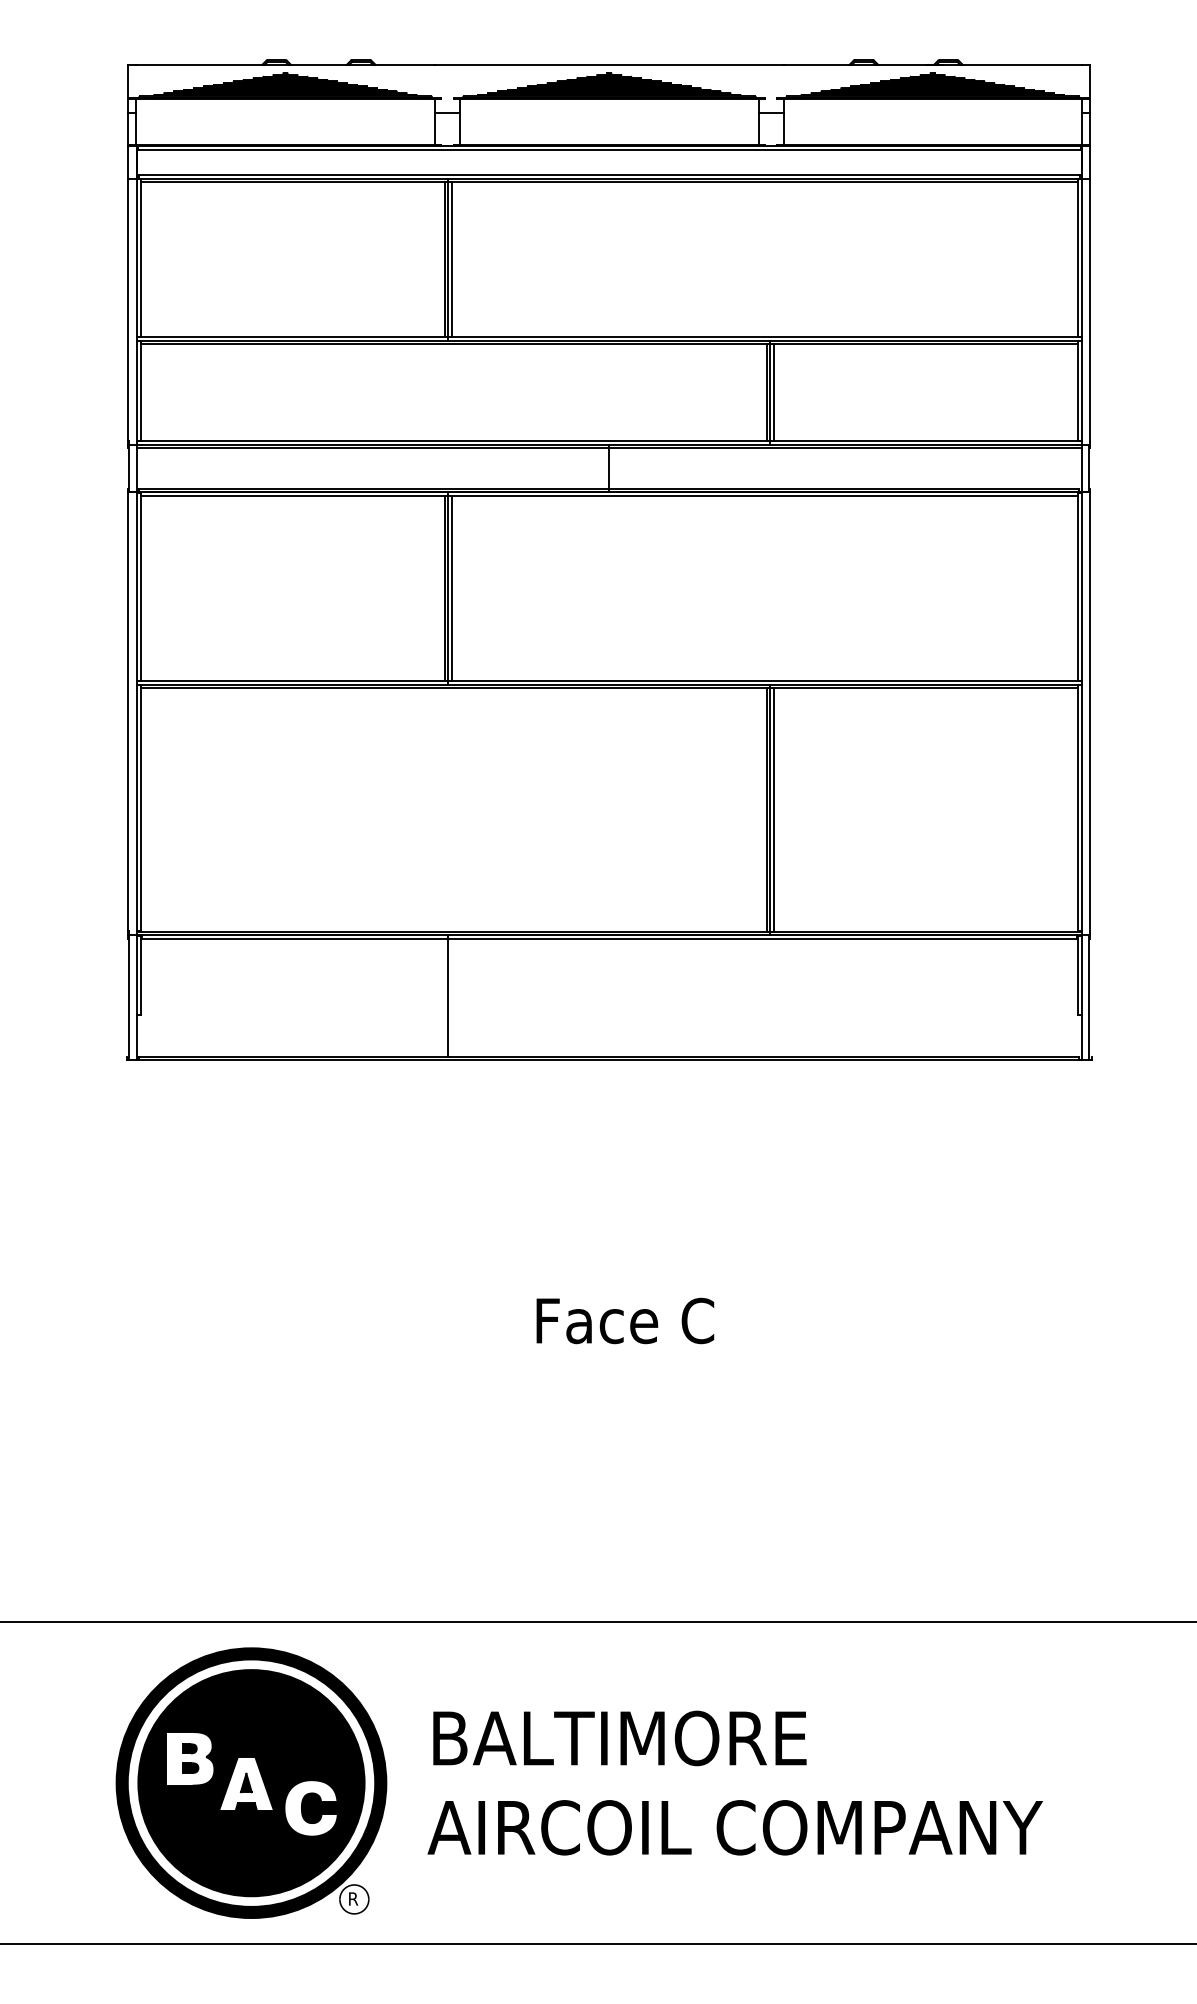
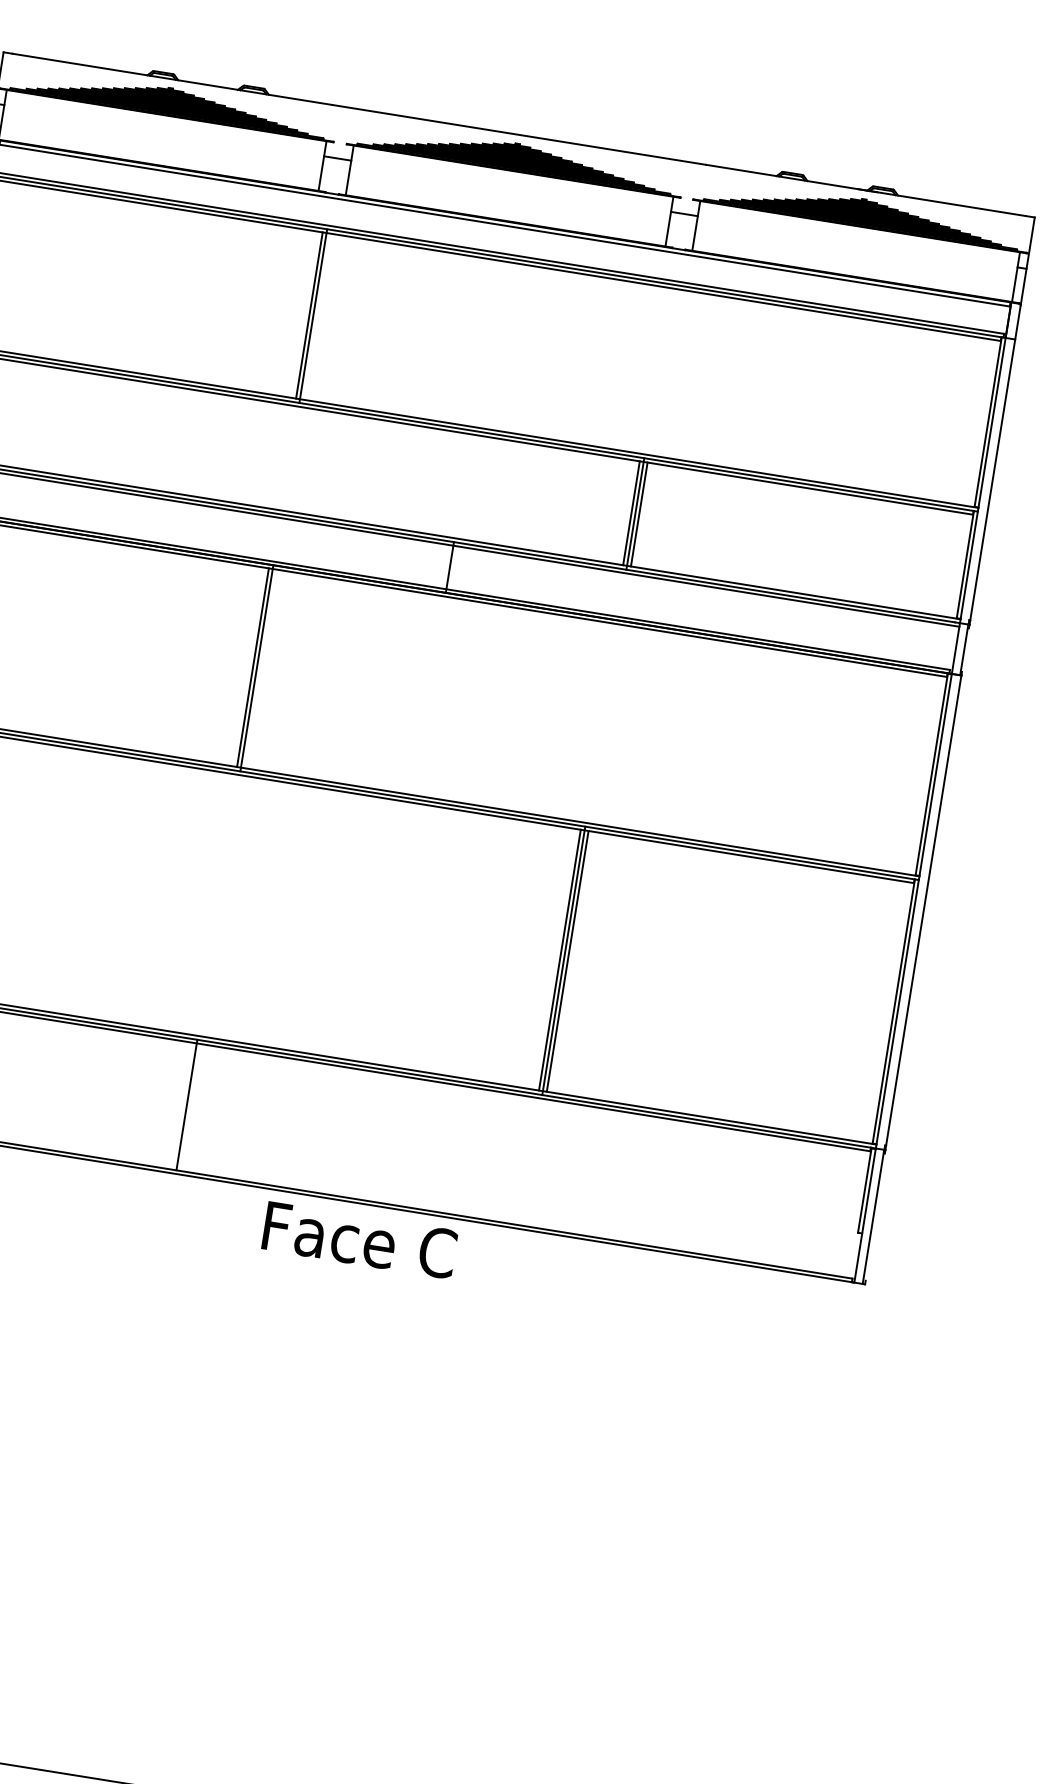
line: (451, 259) -> (316, 316), removed
line: (451, 588) -> (260, 668), removed
text: (625, 1320) -> (360, 1239), moved

